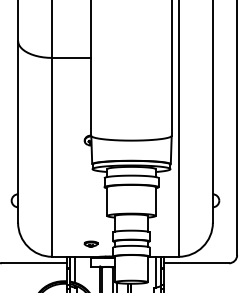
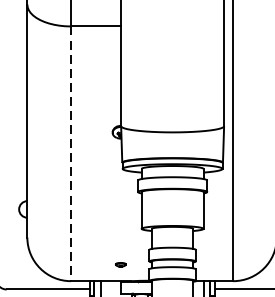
line: (52, 157) -> (71, 153), solid -> dashed
part: (90, 243) -> (120, 264), size x0.6

